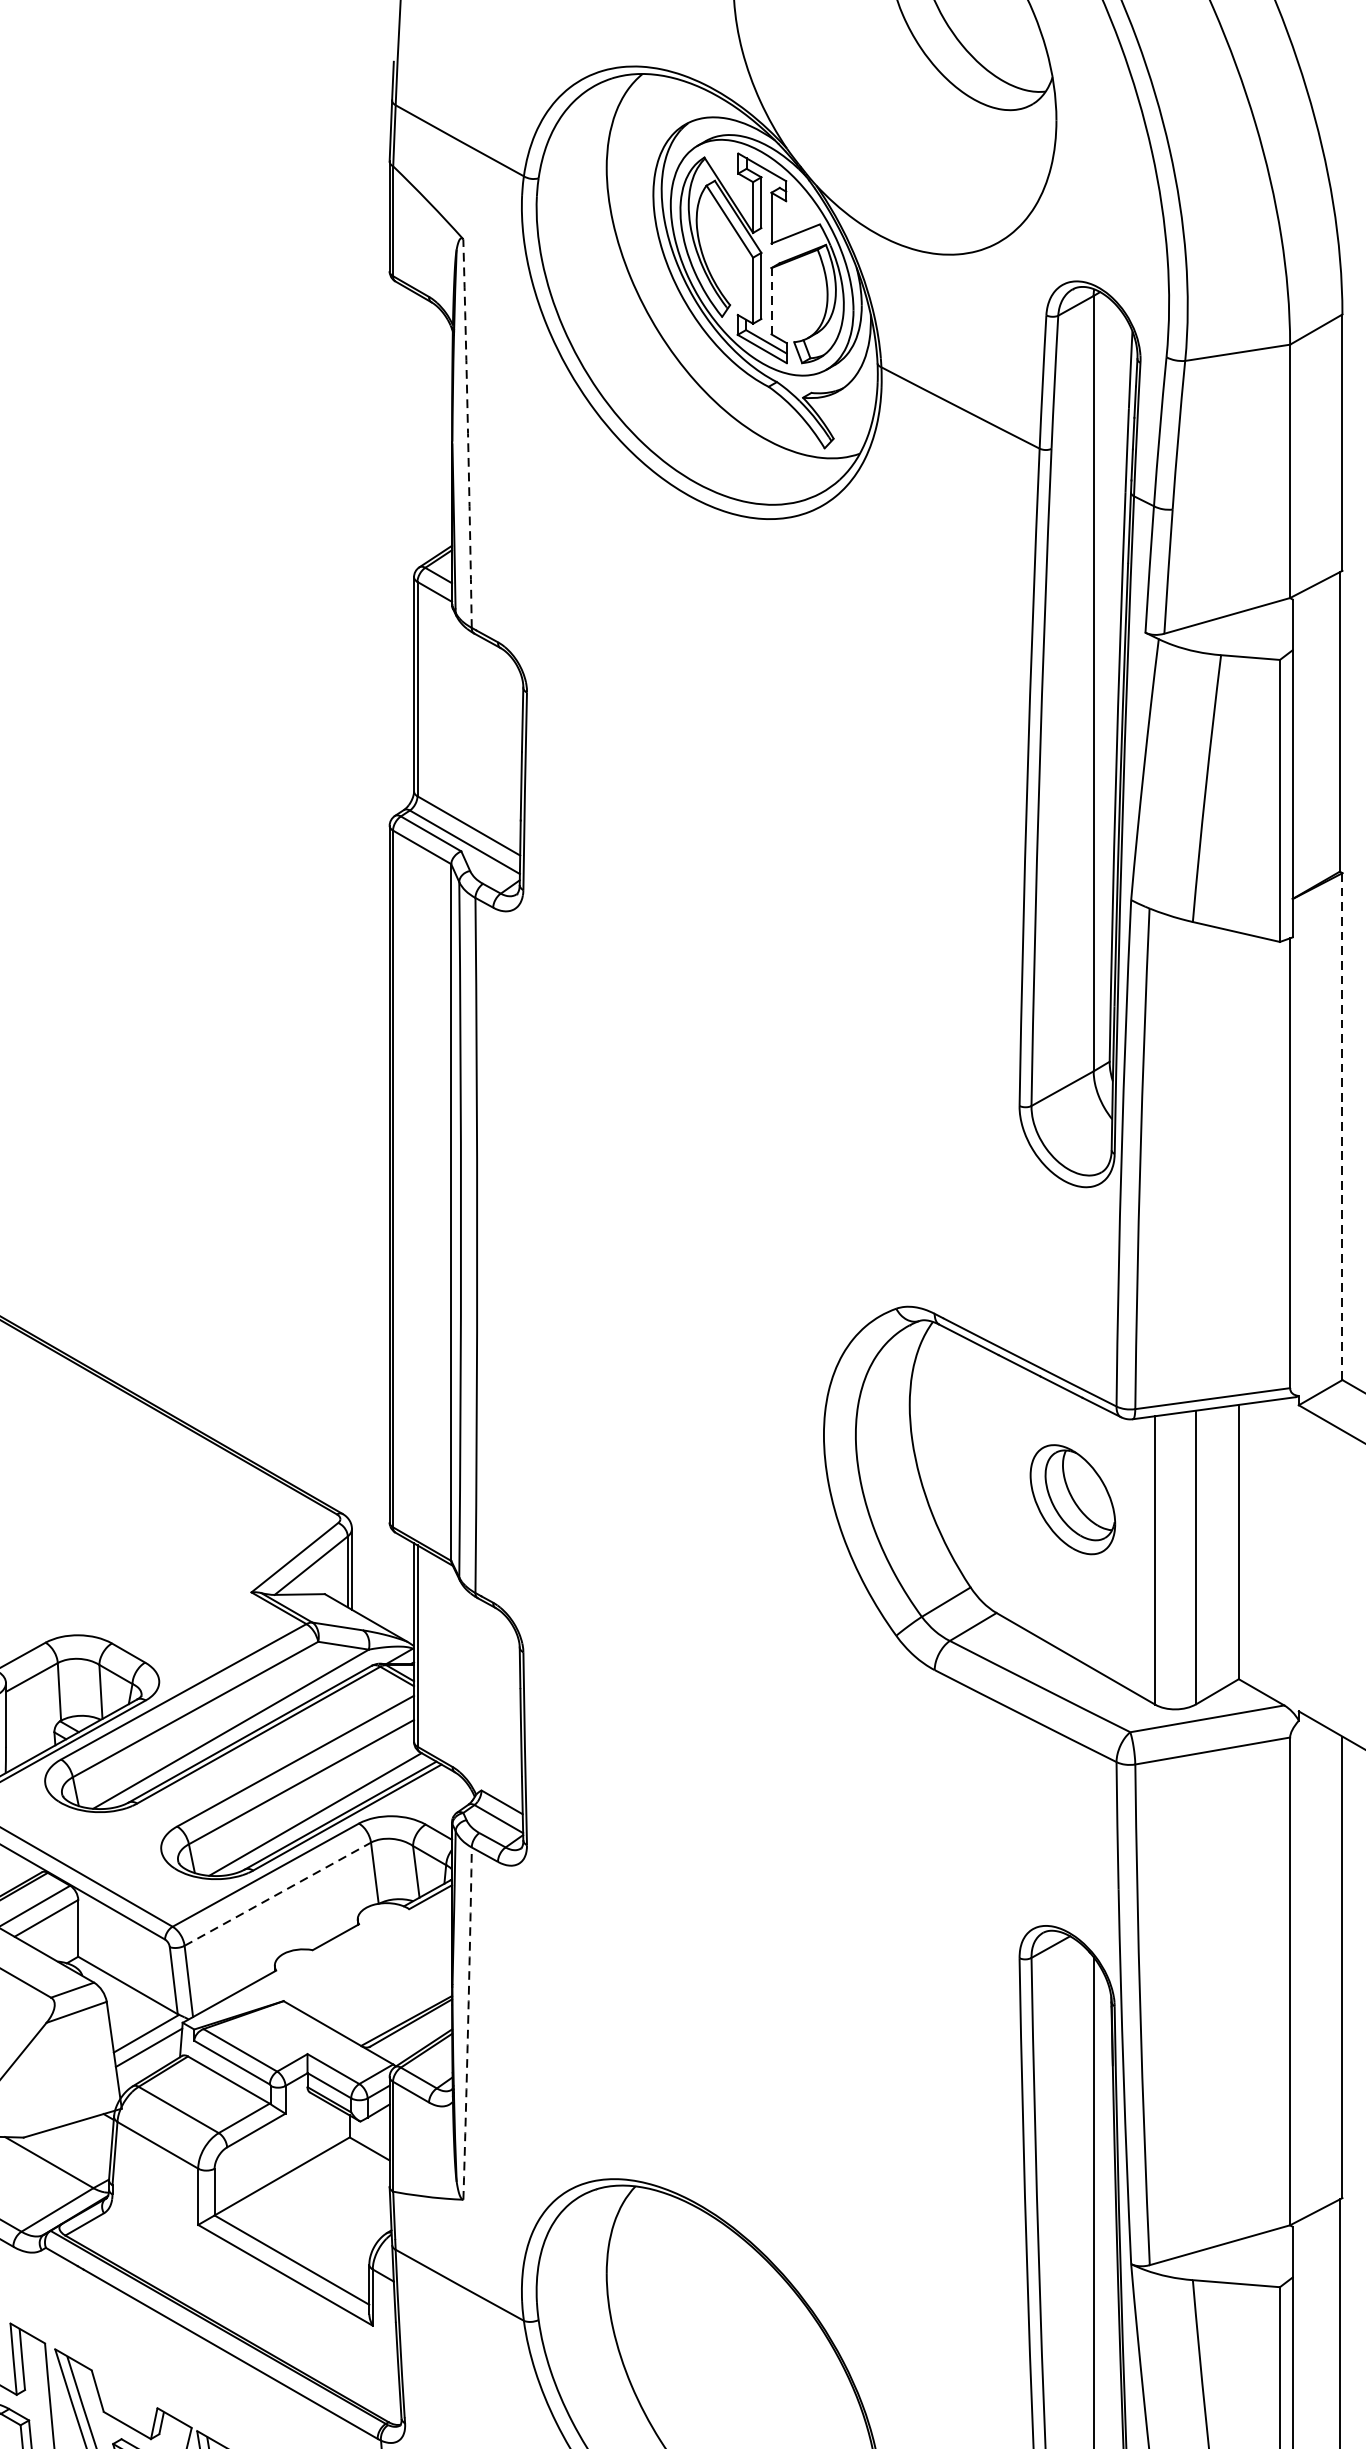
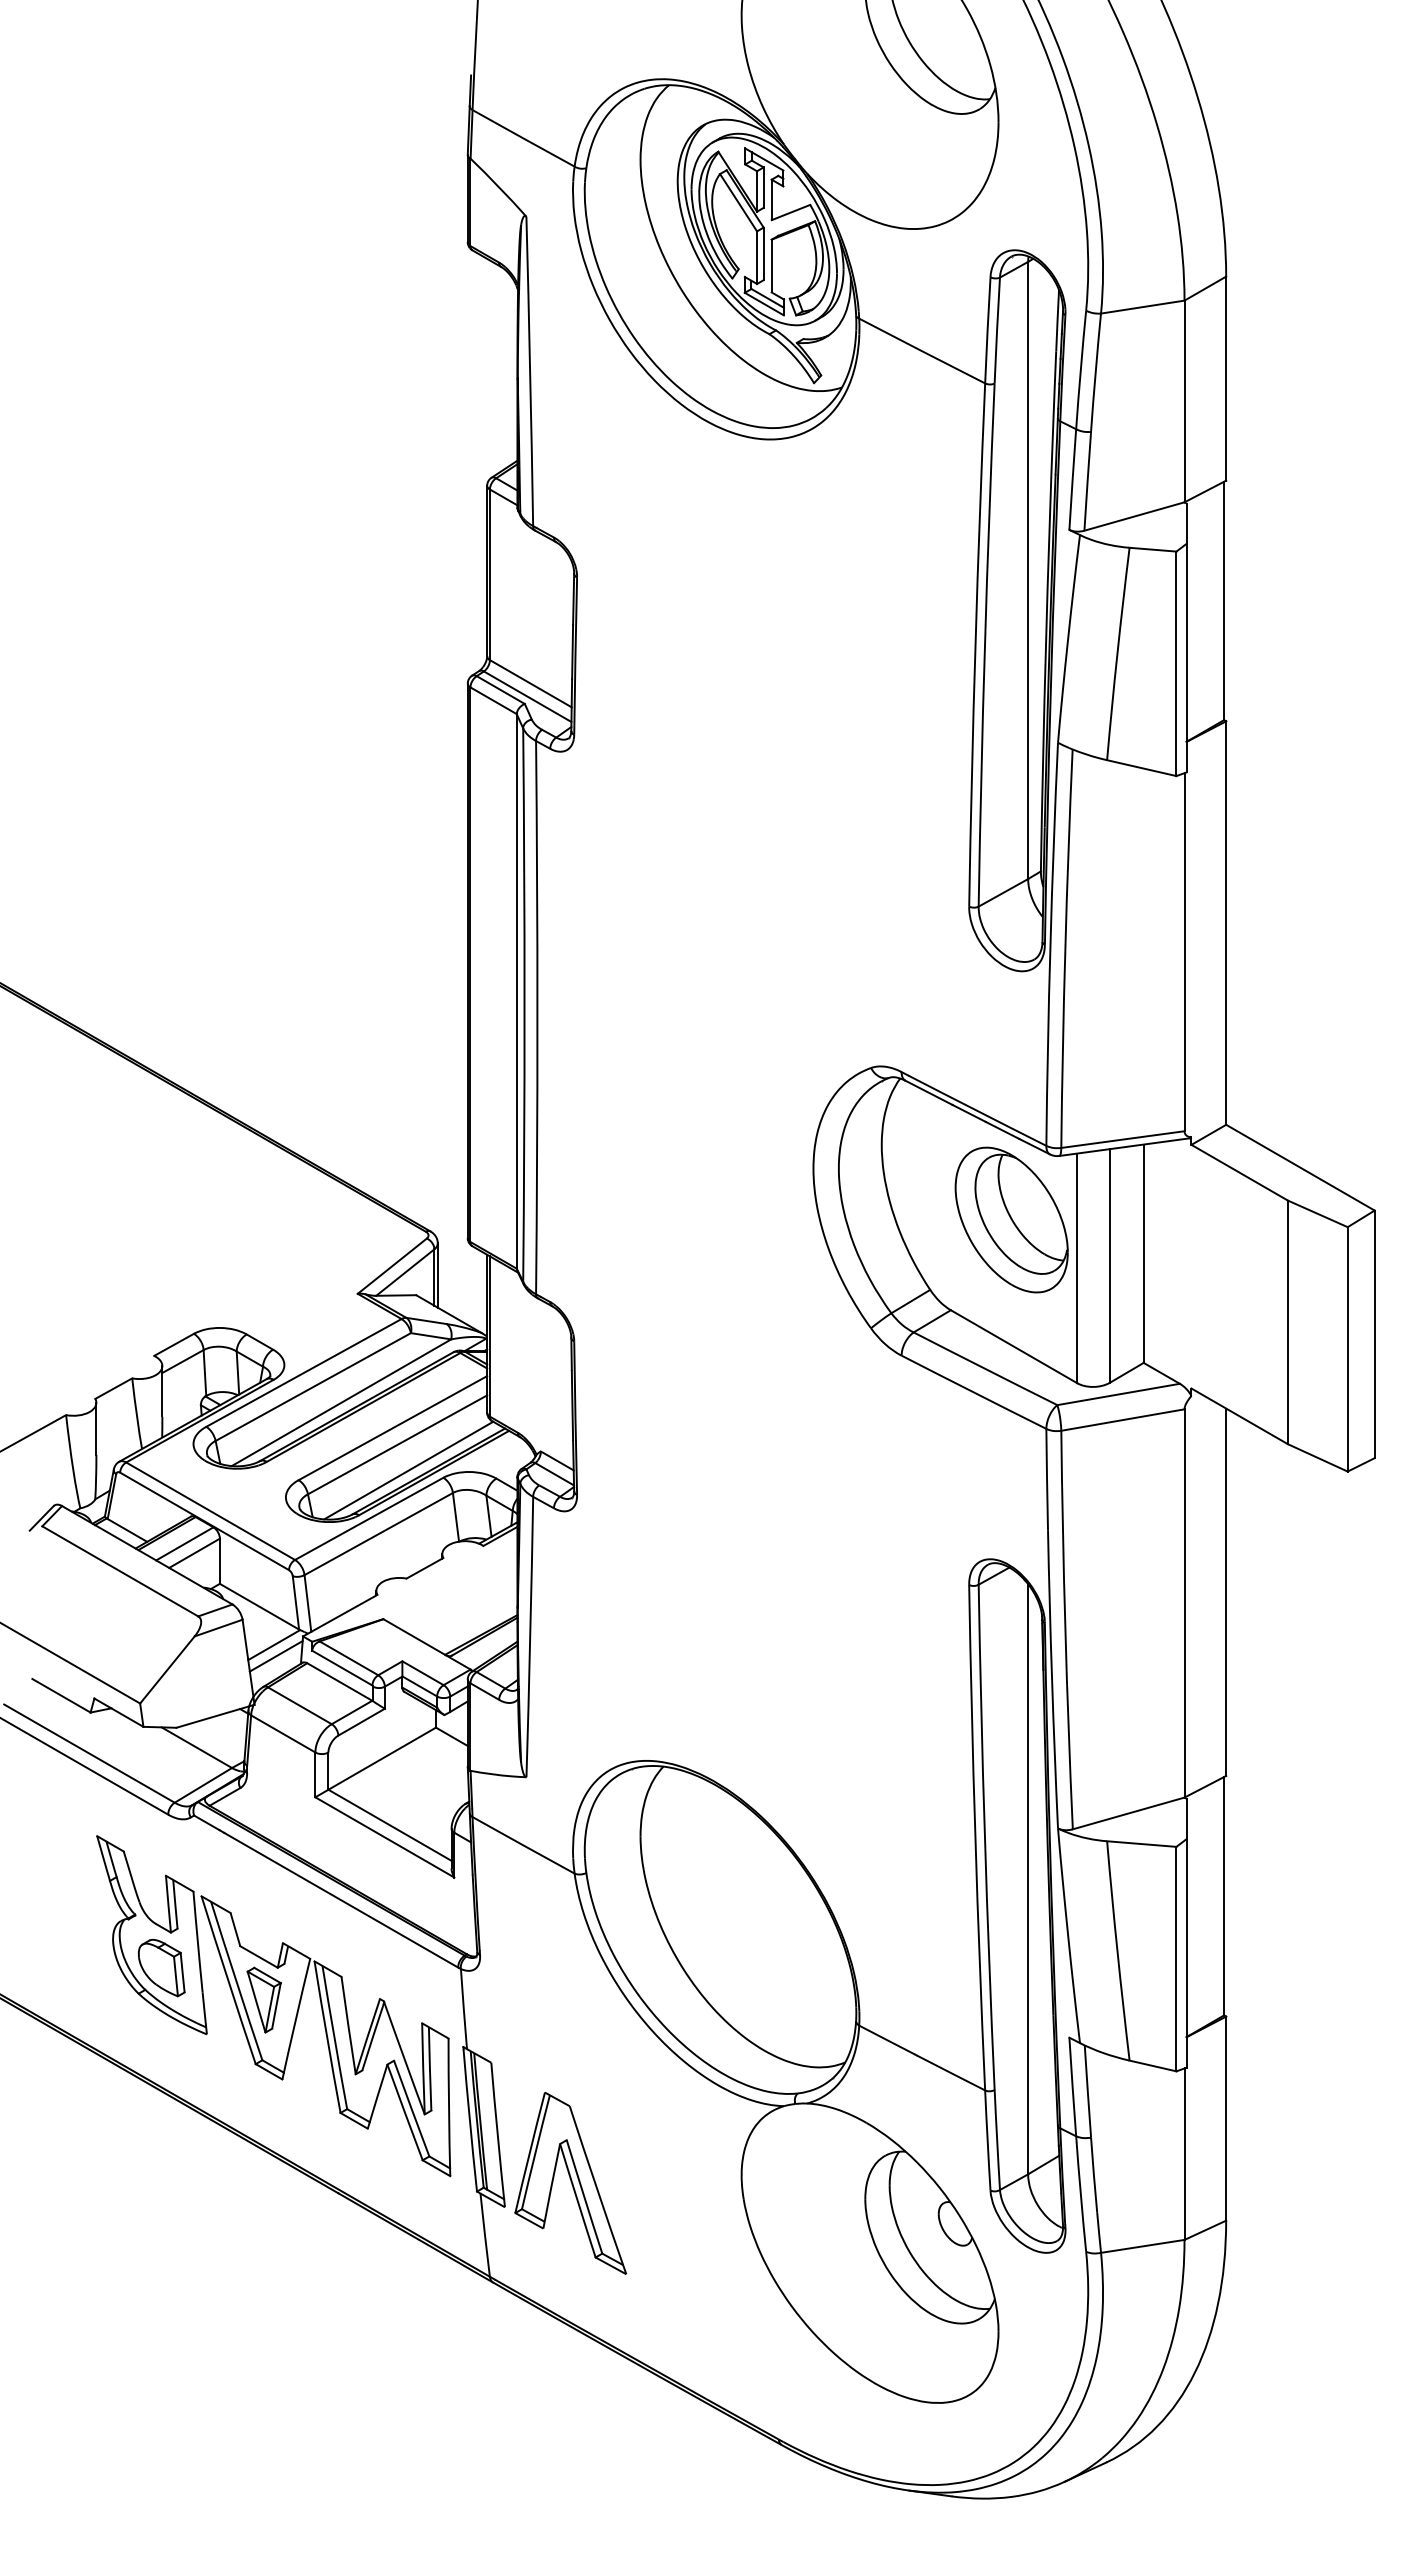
line: (771, 300) -> (771, 265), dashed -> solid
arc: (468, 433) -> (530, 371), dashed -> solid
line: (1342, 1127) -> (1226, 923), dashed -> solid
part: (1072, 1499) -> (1011, 1219), size x1.67
line: (277, 1894) -> (378, 1534), dashed -> solid
arc: (468, 2024) -> (530, 1637), dashed -> solid

